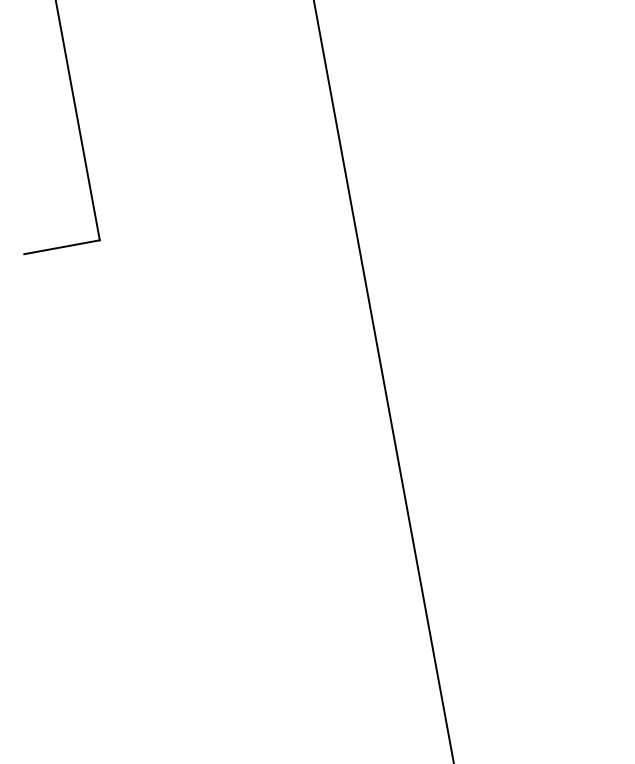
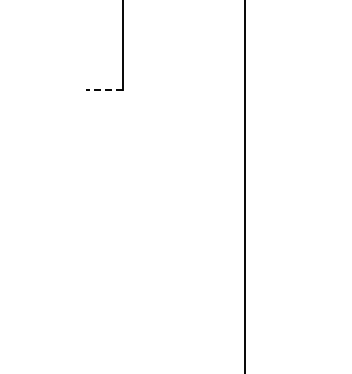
line: (62, 247) -> (104, 90), solid -> dashed

